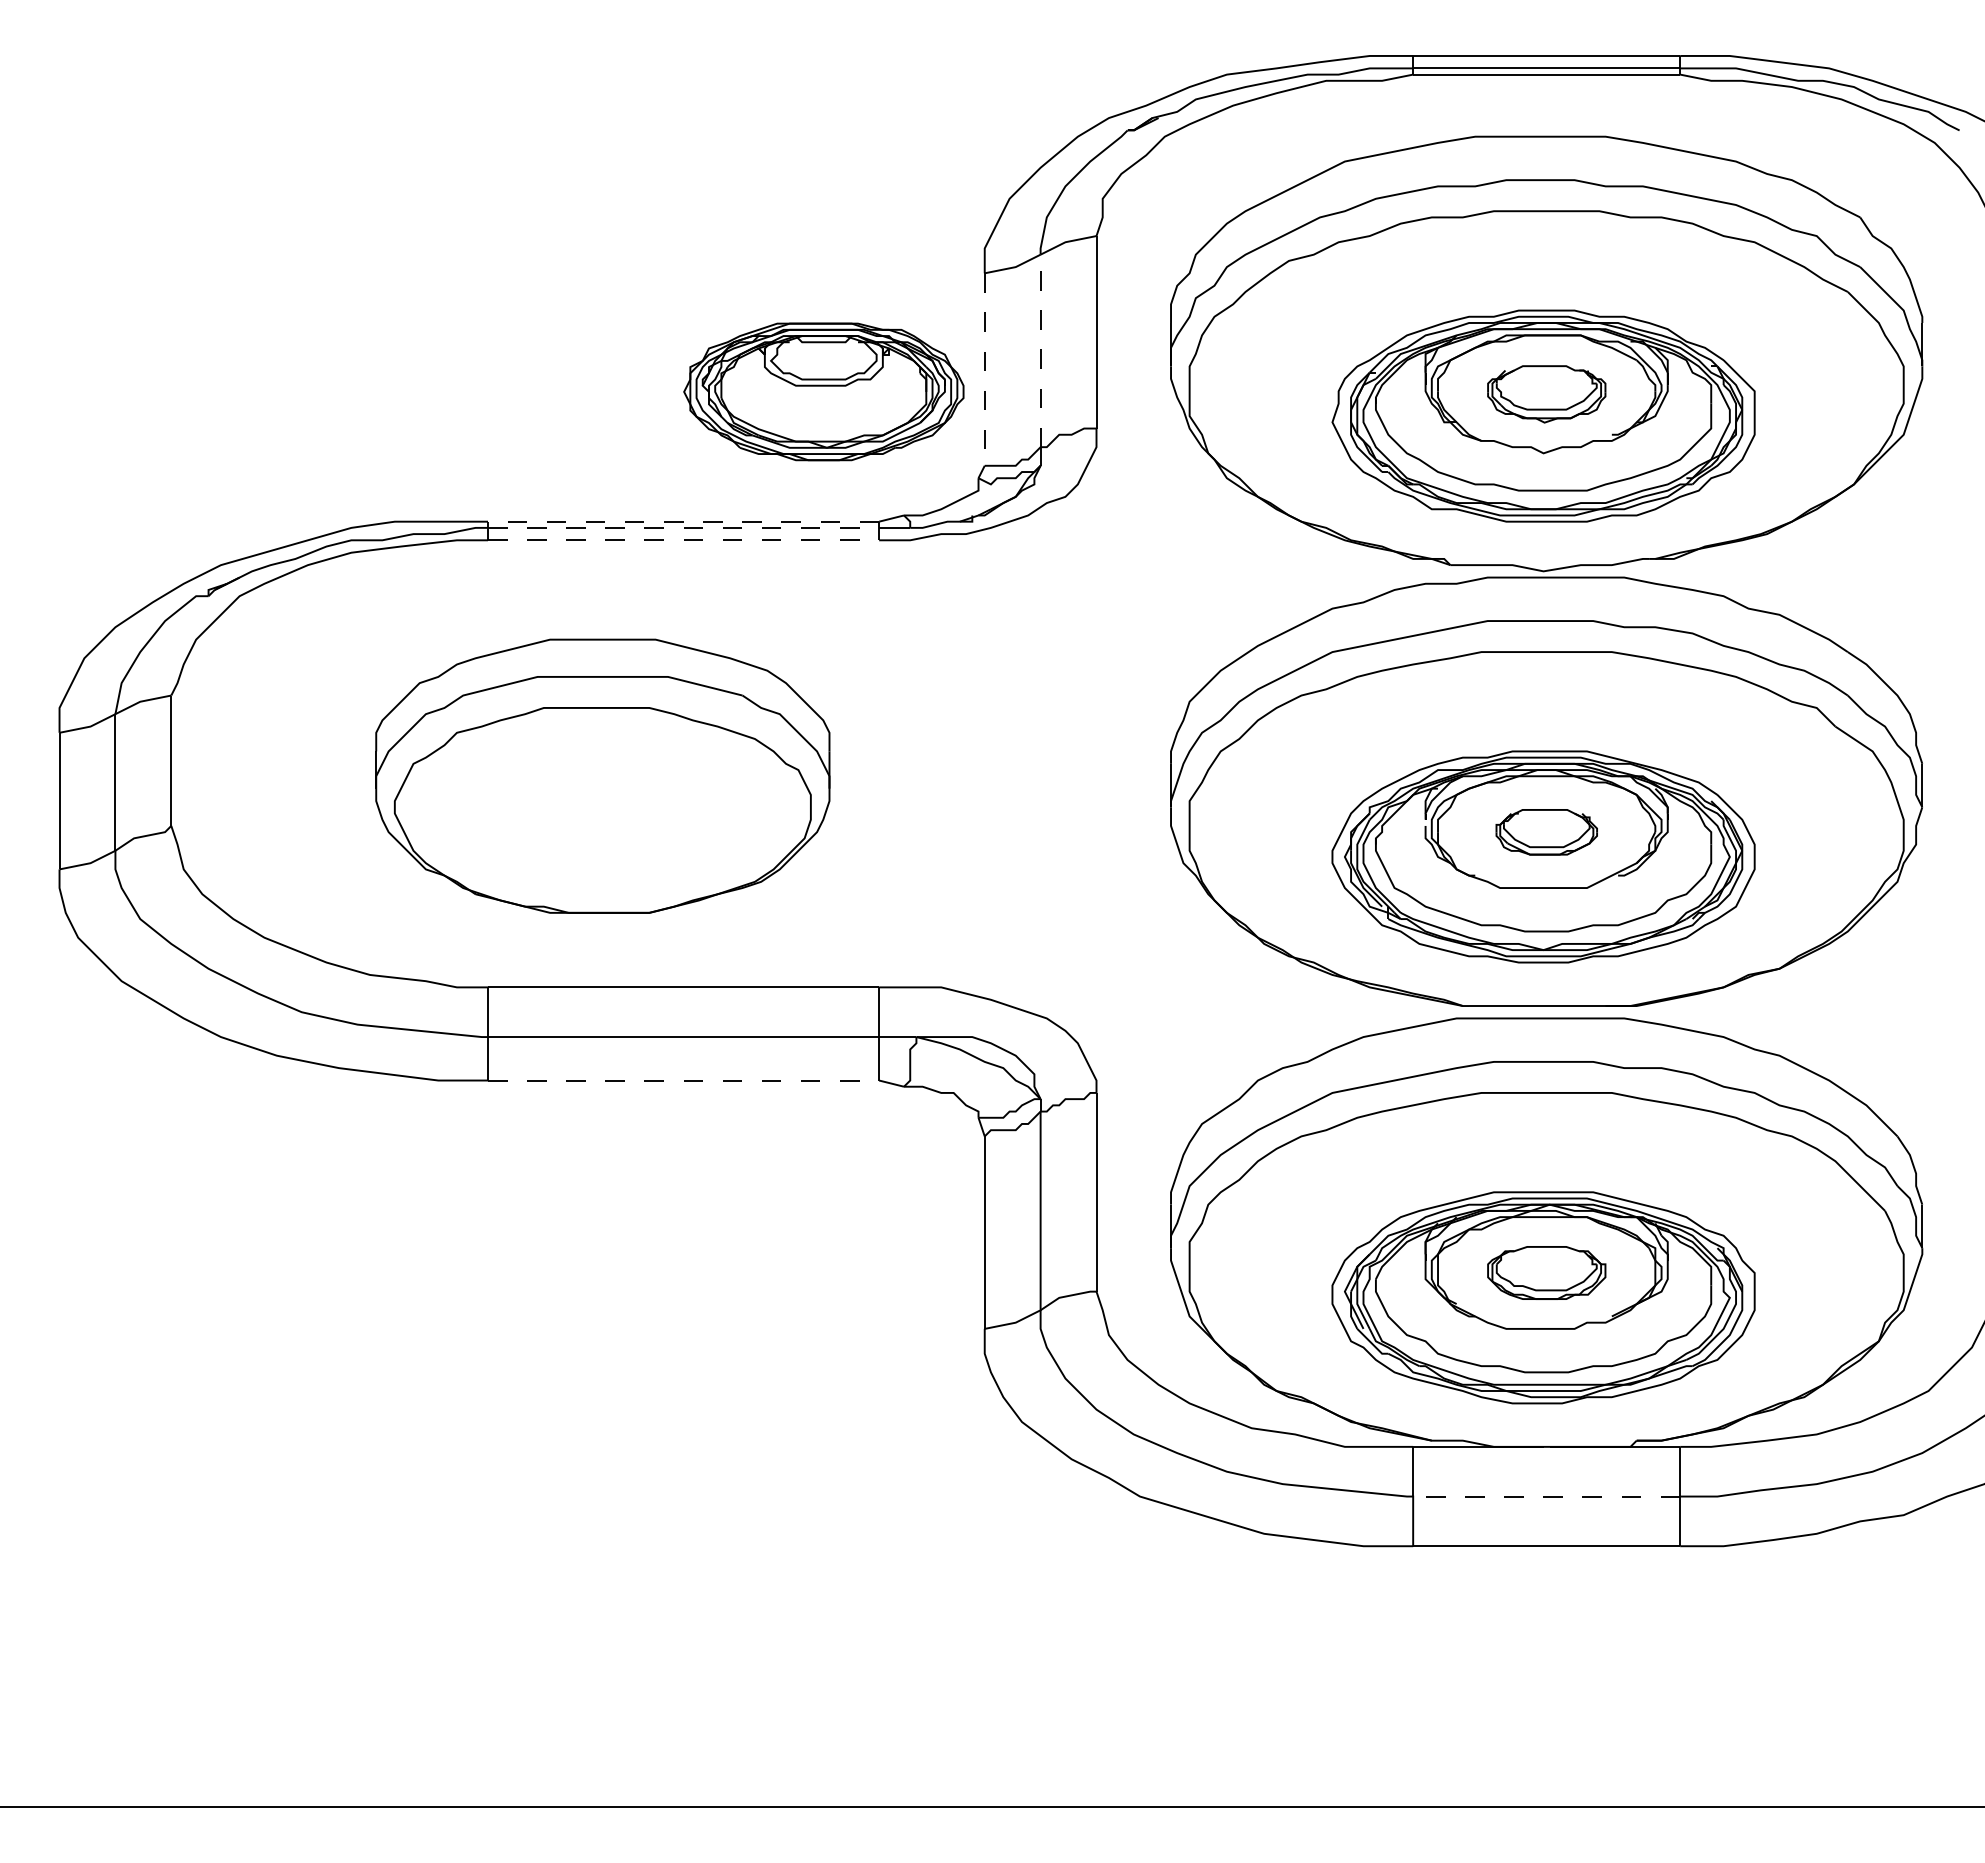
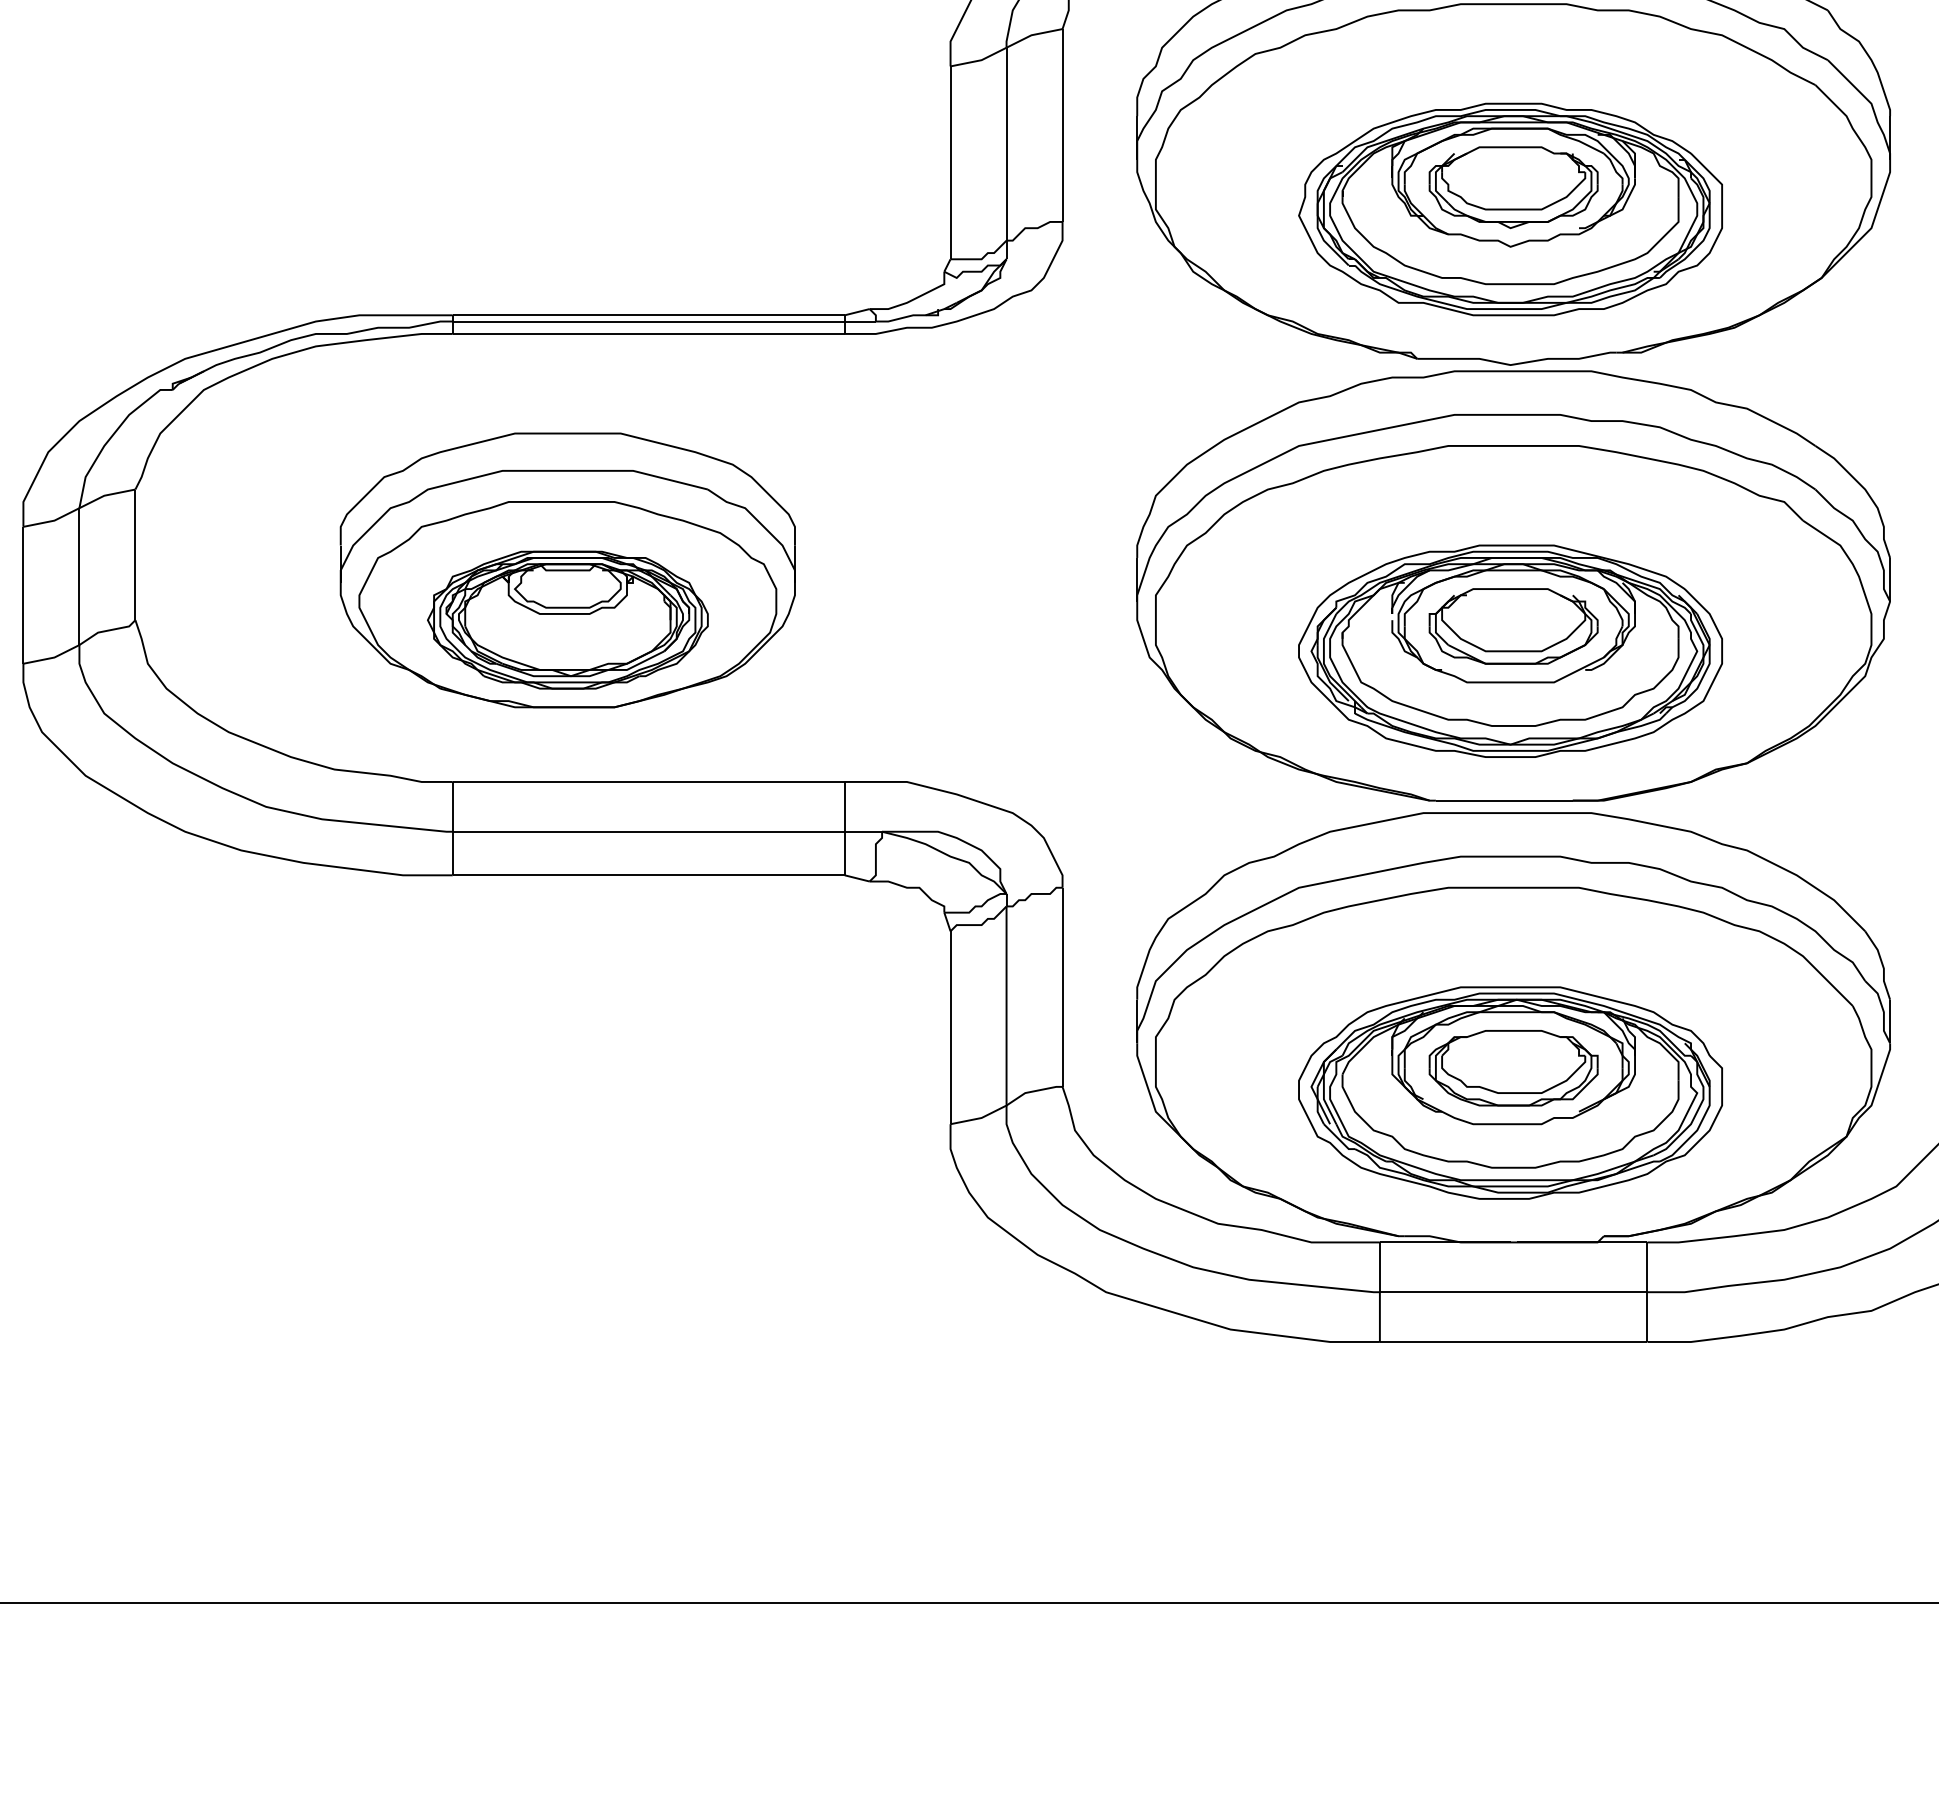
line: (1040, 350) -> (1006, 143), dashed -> solid
line: (984, 370) -> (950, 163), dashed -> solid
part: (823, 391) -> (567, 619), moved
part: (1546, 394) -> (1513, 187), size x1.43
line: (683, 521) -> (648, 315), dashed -> solid
line: (683, 527) -> (648, 321), dashed -> solid
line: (683, 540) -> (648, 334), dashed -> solid
part: (1546, 832) -> (1513, 626), size x1.67
line: (683, 1080) -> (648, 875), dashed -> solid
part: (1546, 1272) -> (1513, 1067), size x1.43
line: (1546, 1496) -> (1513, 1292), dashed -> solid

